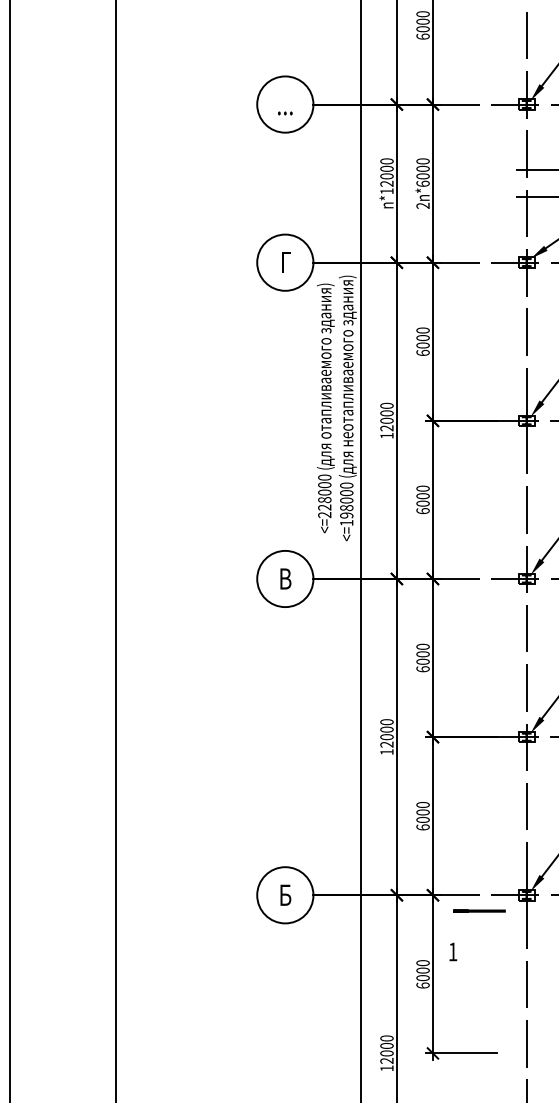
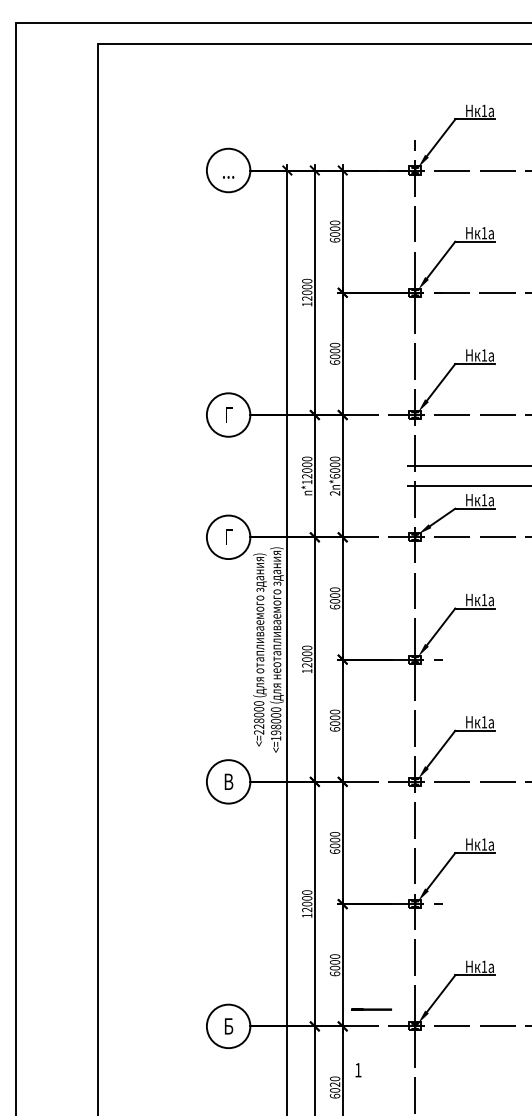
text: (285, 105) -> (228, 415), ... -> Г
line: (479, 910) -> (371, 1009), moved
text: (423, 970) -> (335, 1084), 6000 -> 6020

